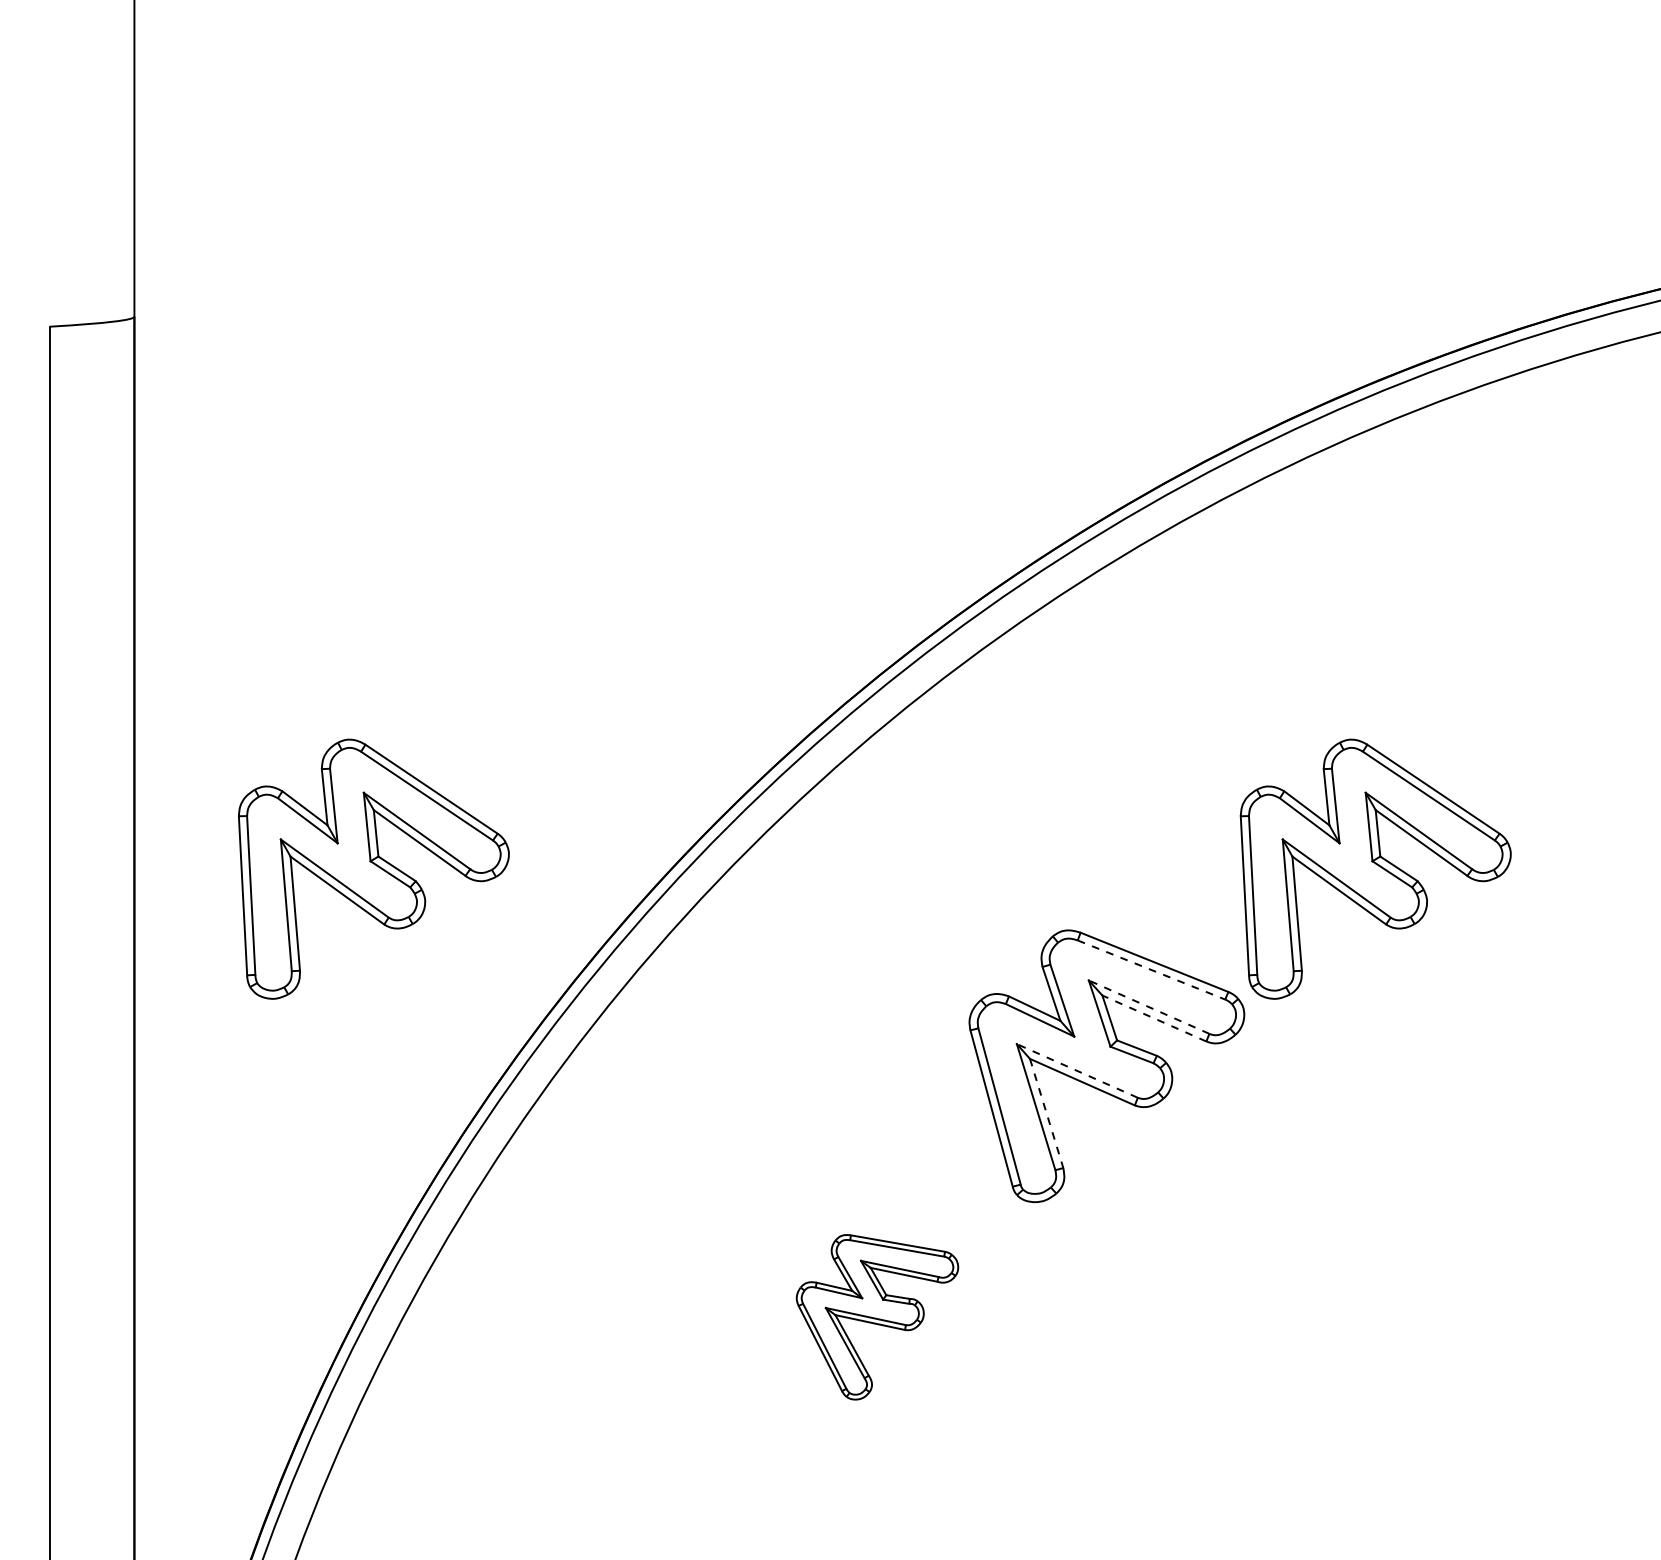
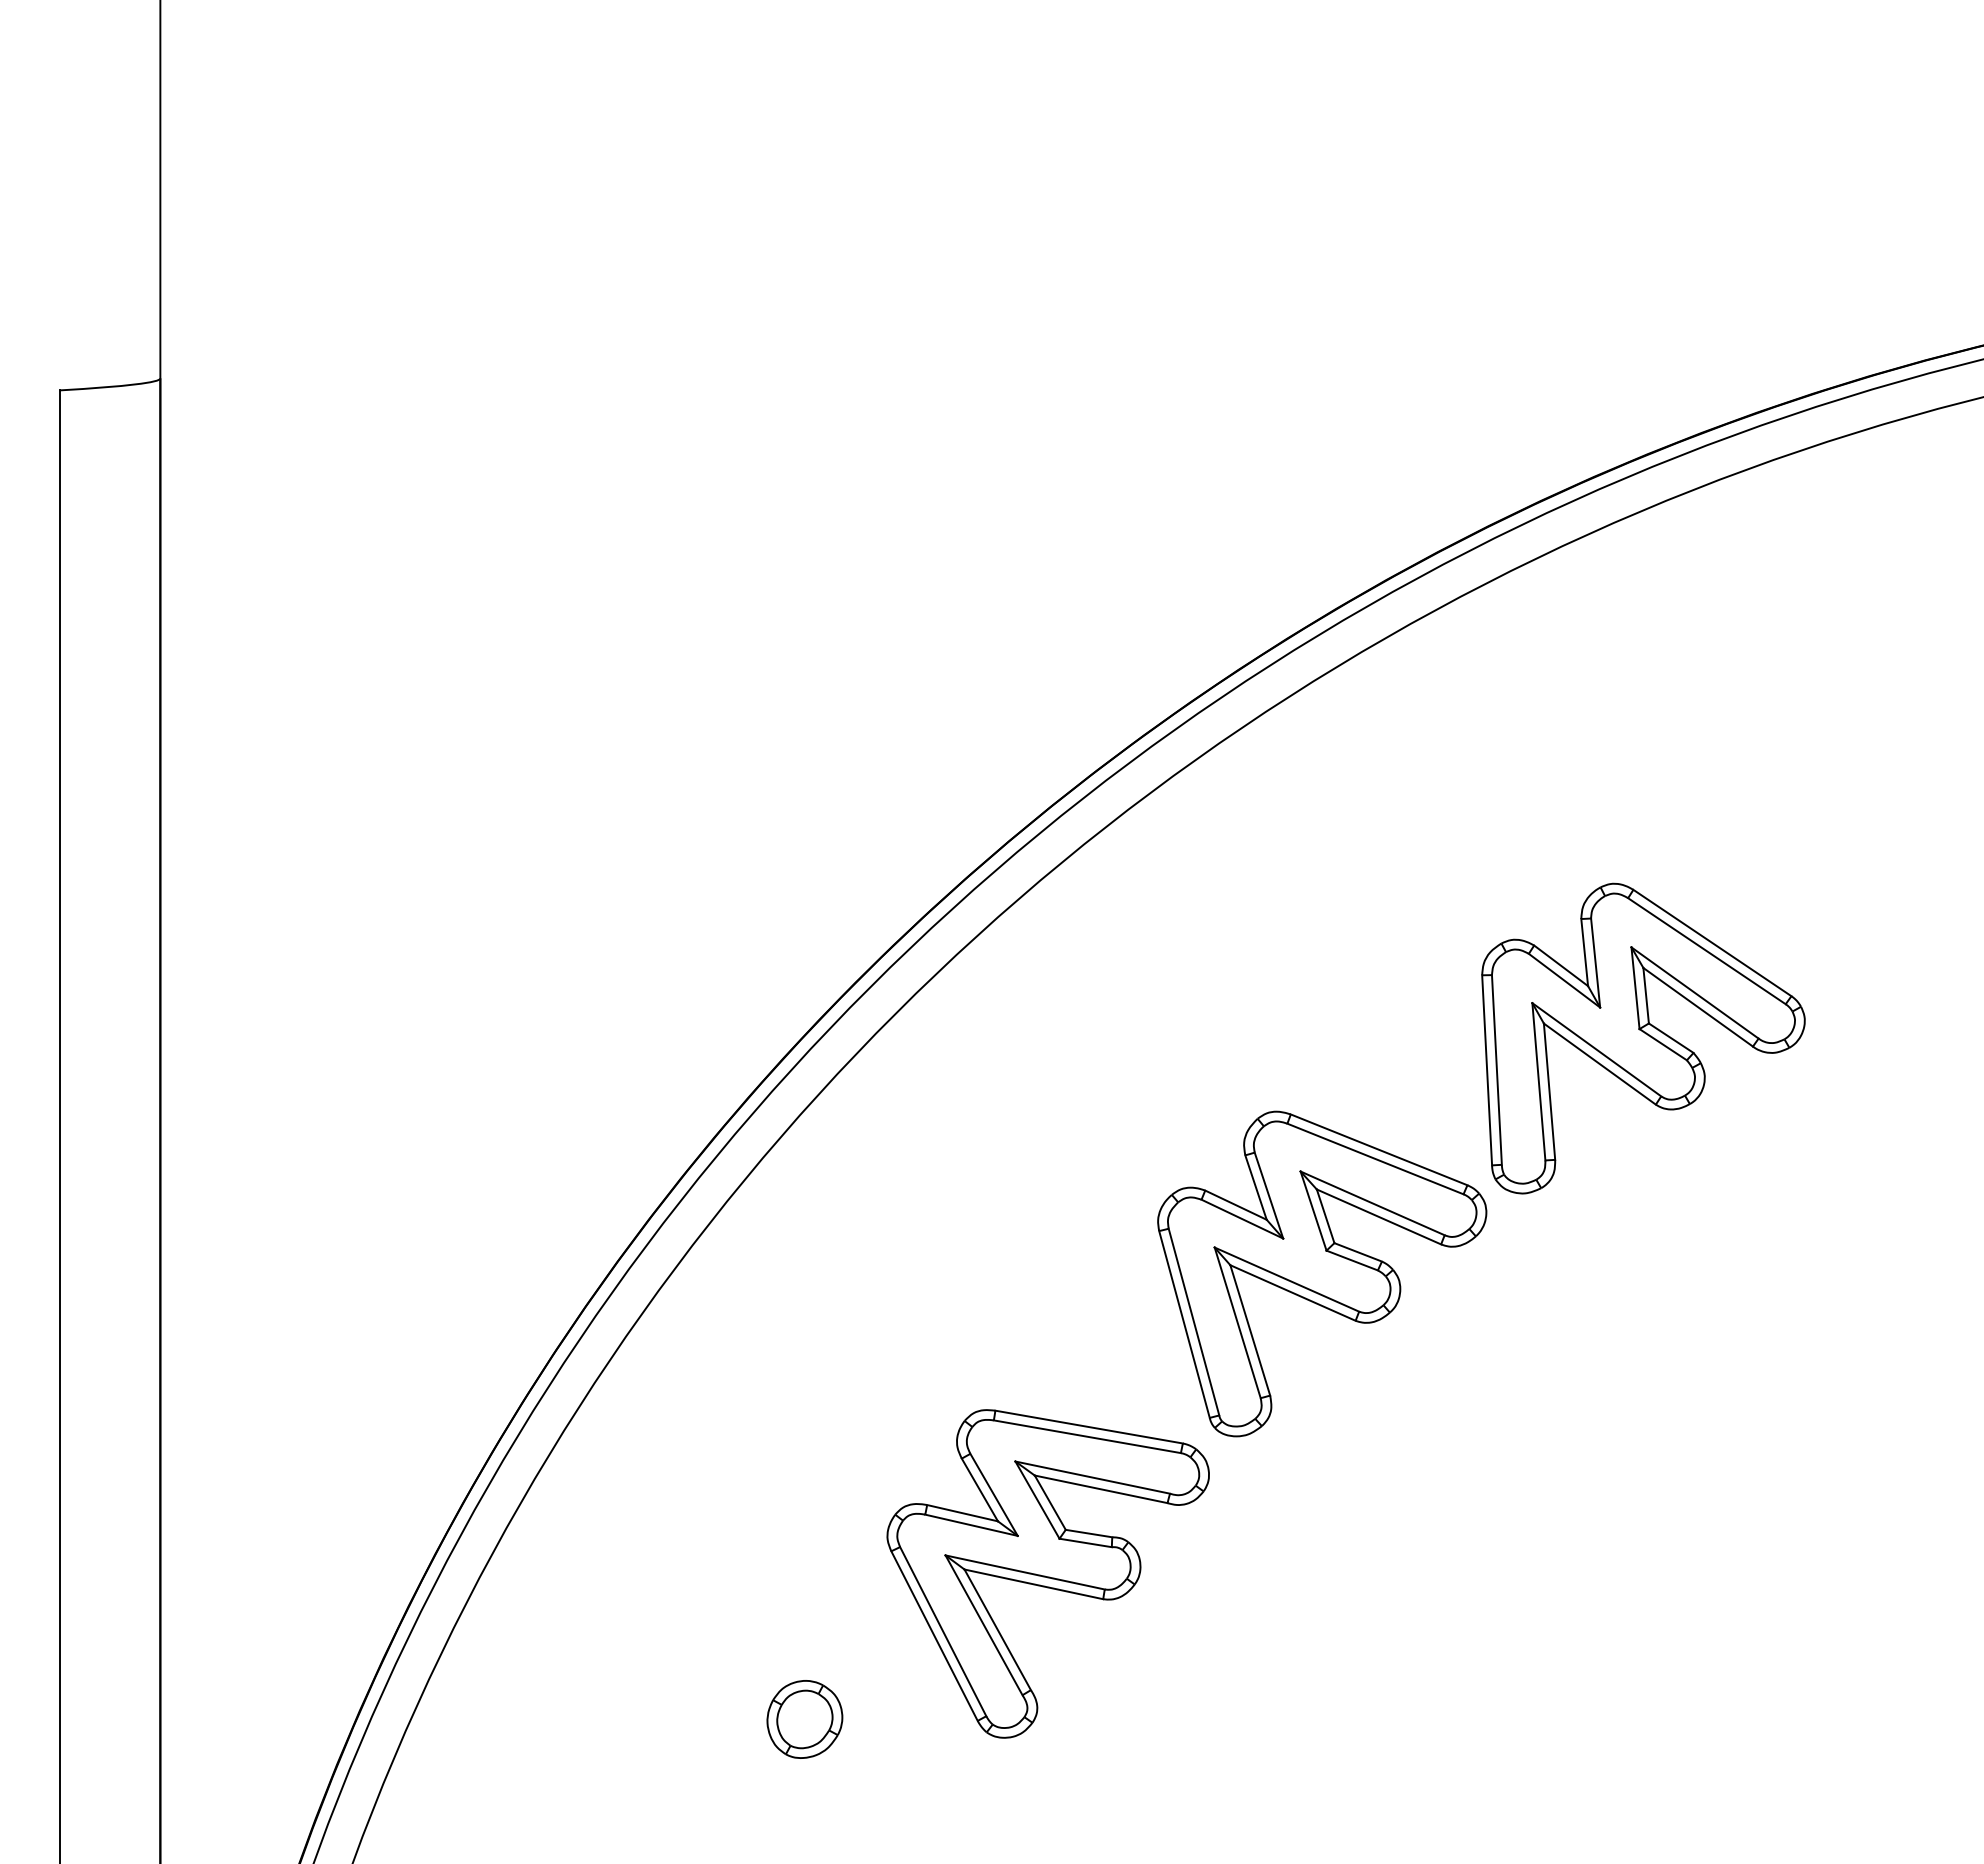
part: (373, 869) -> (446, 1038), removed
line: (1151, 970) -> (1375, 1159), dashed -> solid
line: (1148, 1007) -> (1372, 1203), dashed -> solid
line: (1154, 1018) -> (1378, 1216), dashed -> solid
line: (1076, 1070) -> (1286, 1279), dashed -> solid
line: (1046, 1113) -> (1250, 1330), dashed -> solid
part: (876, 1316) -> (1047, 1573), size x1.67
part: (673, 1439) -> (804, 1719), added

